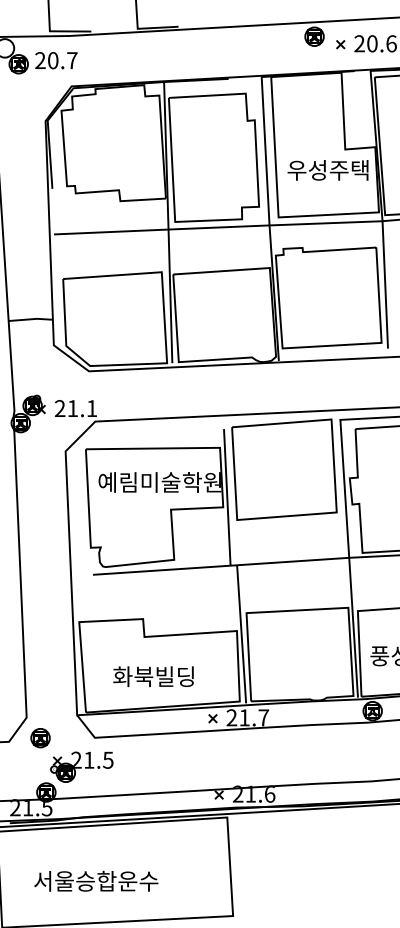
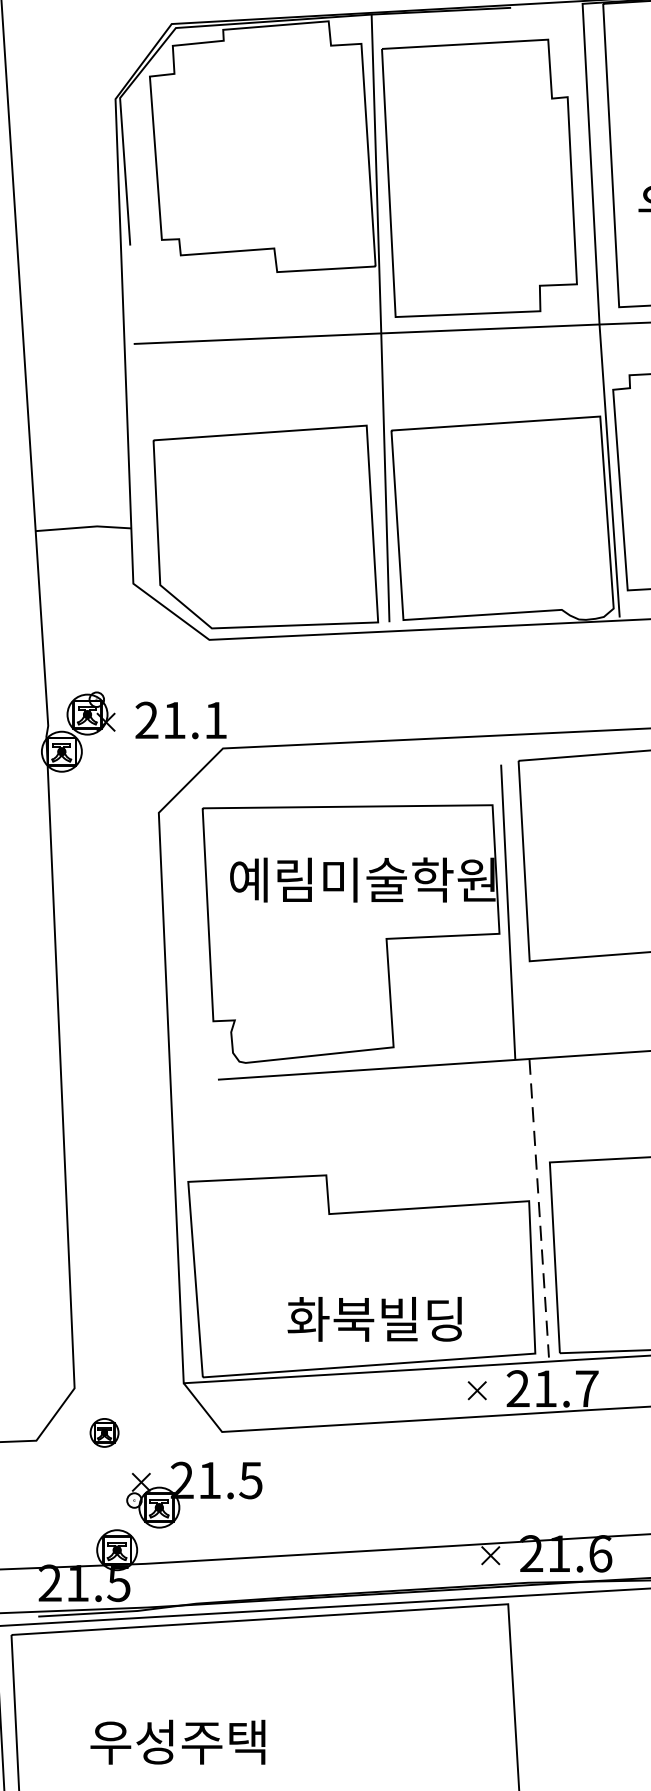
line: (241, 634) -> (538, 1208), solid -> dashed
text: (153, 676) -> (374, 1318), moved
part: (40, 738) -> (104, 1433), size x0.7
text: (96, 880) -> (225, 1740), 서울승합운수 -> 우성주택

